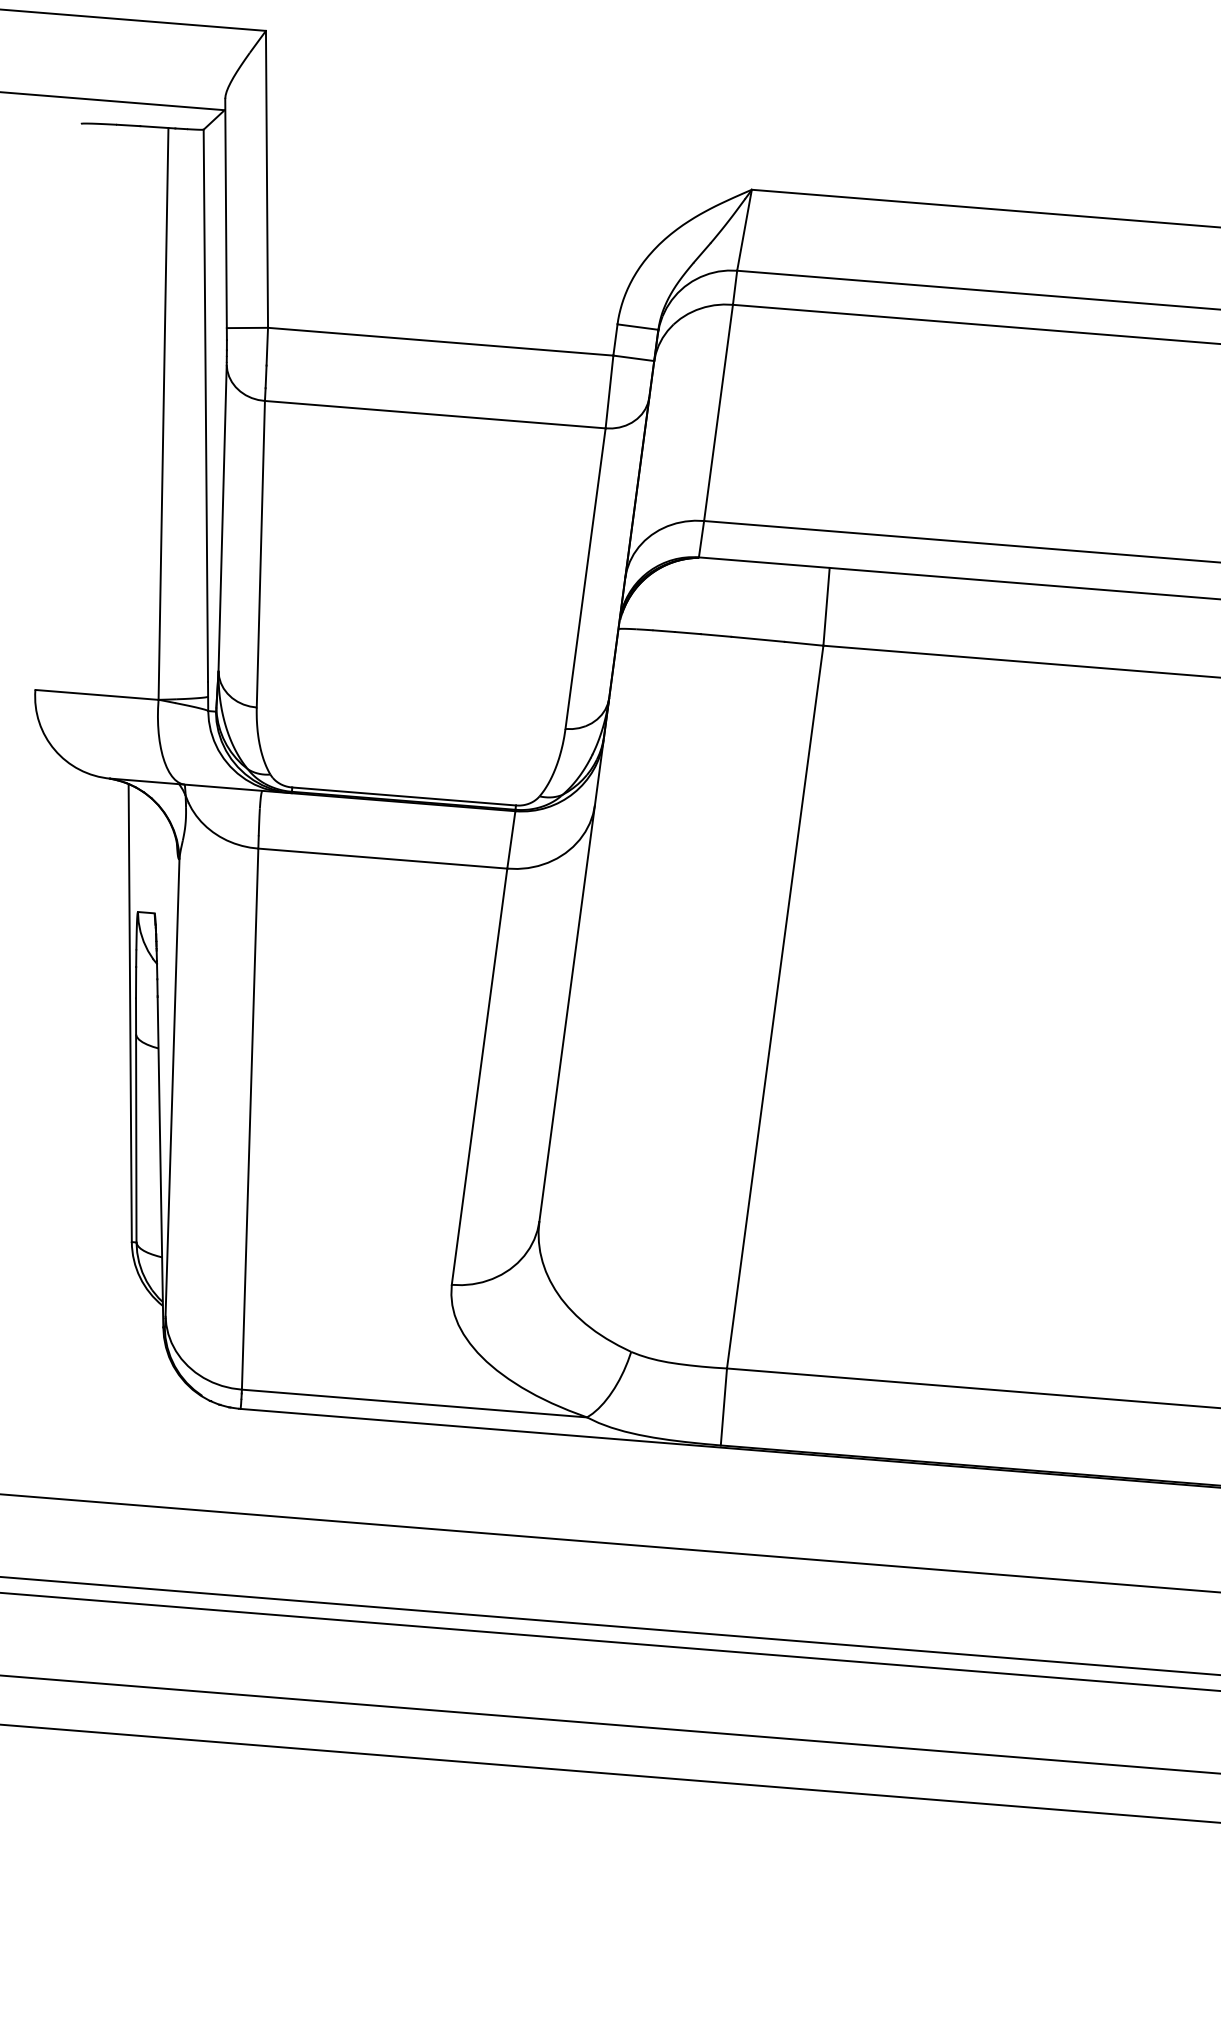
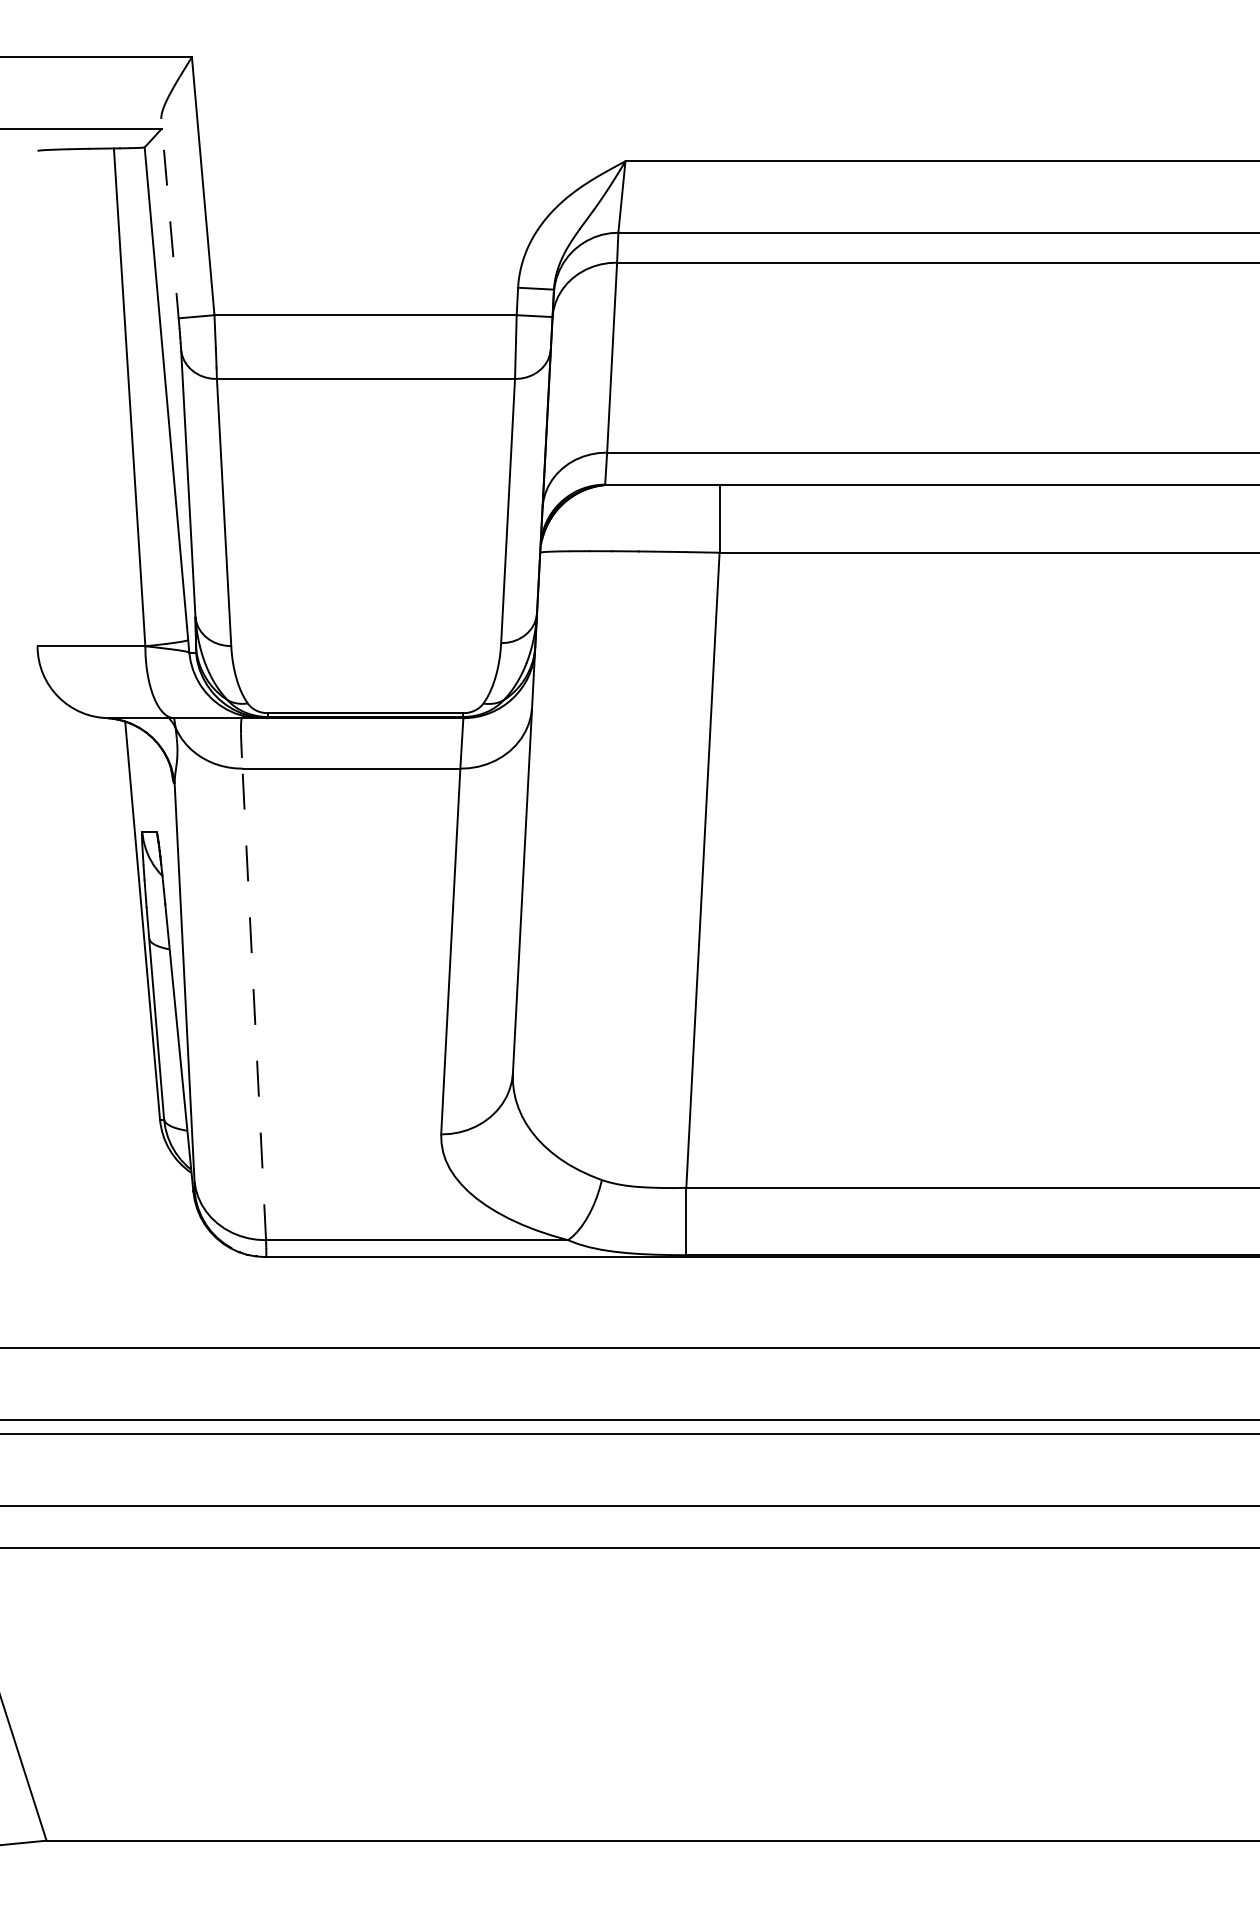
line: (226, 218) -> (170, 223), solid -> dashed
line: (250, 1112) -> (254, 998), solid -> dashed

